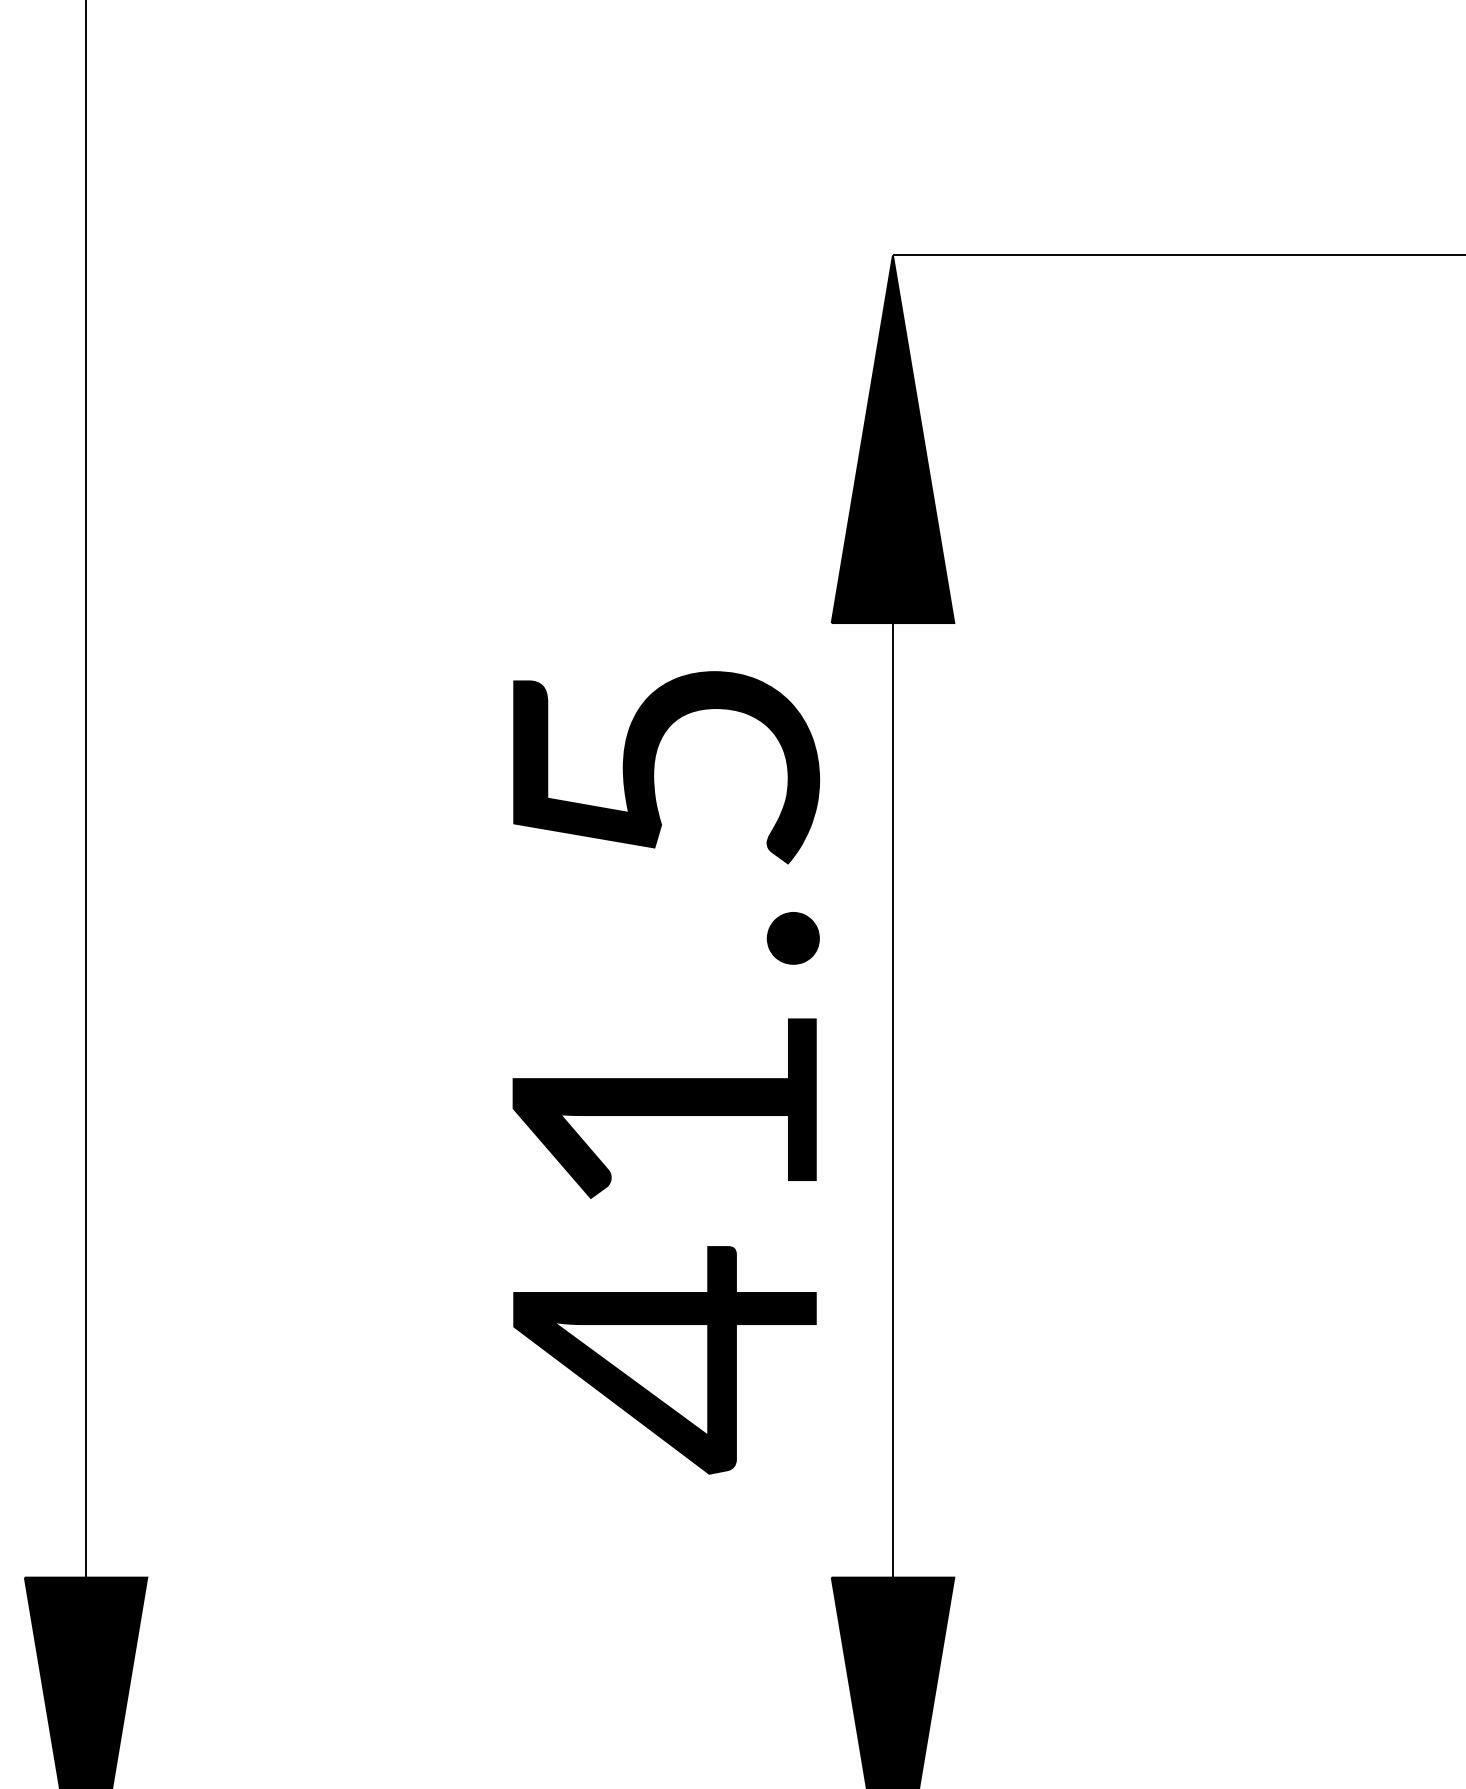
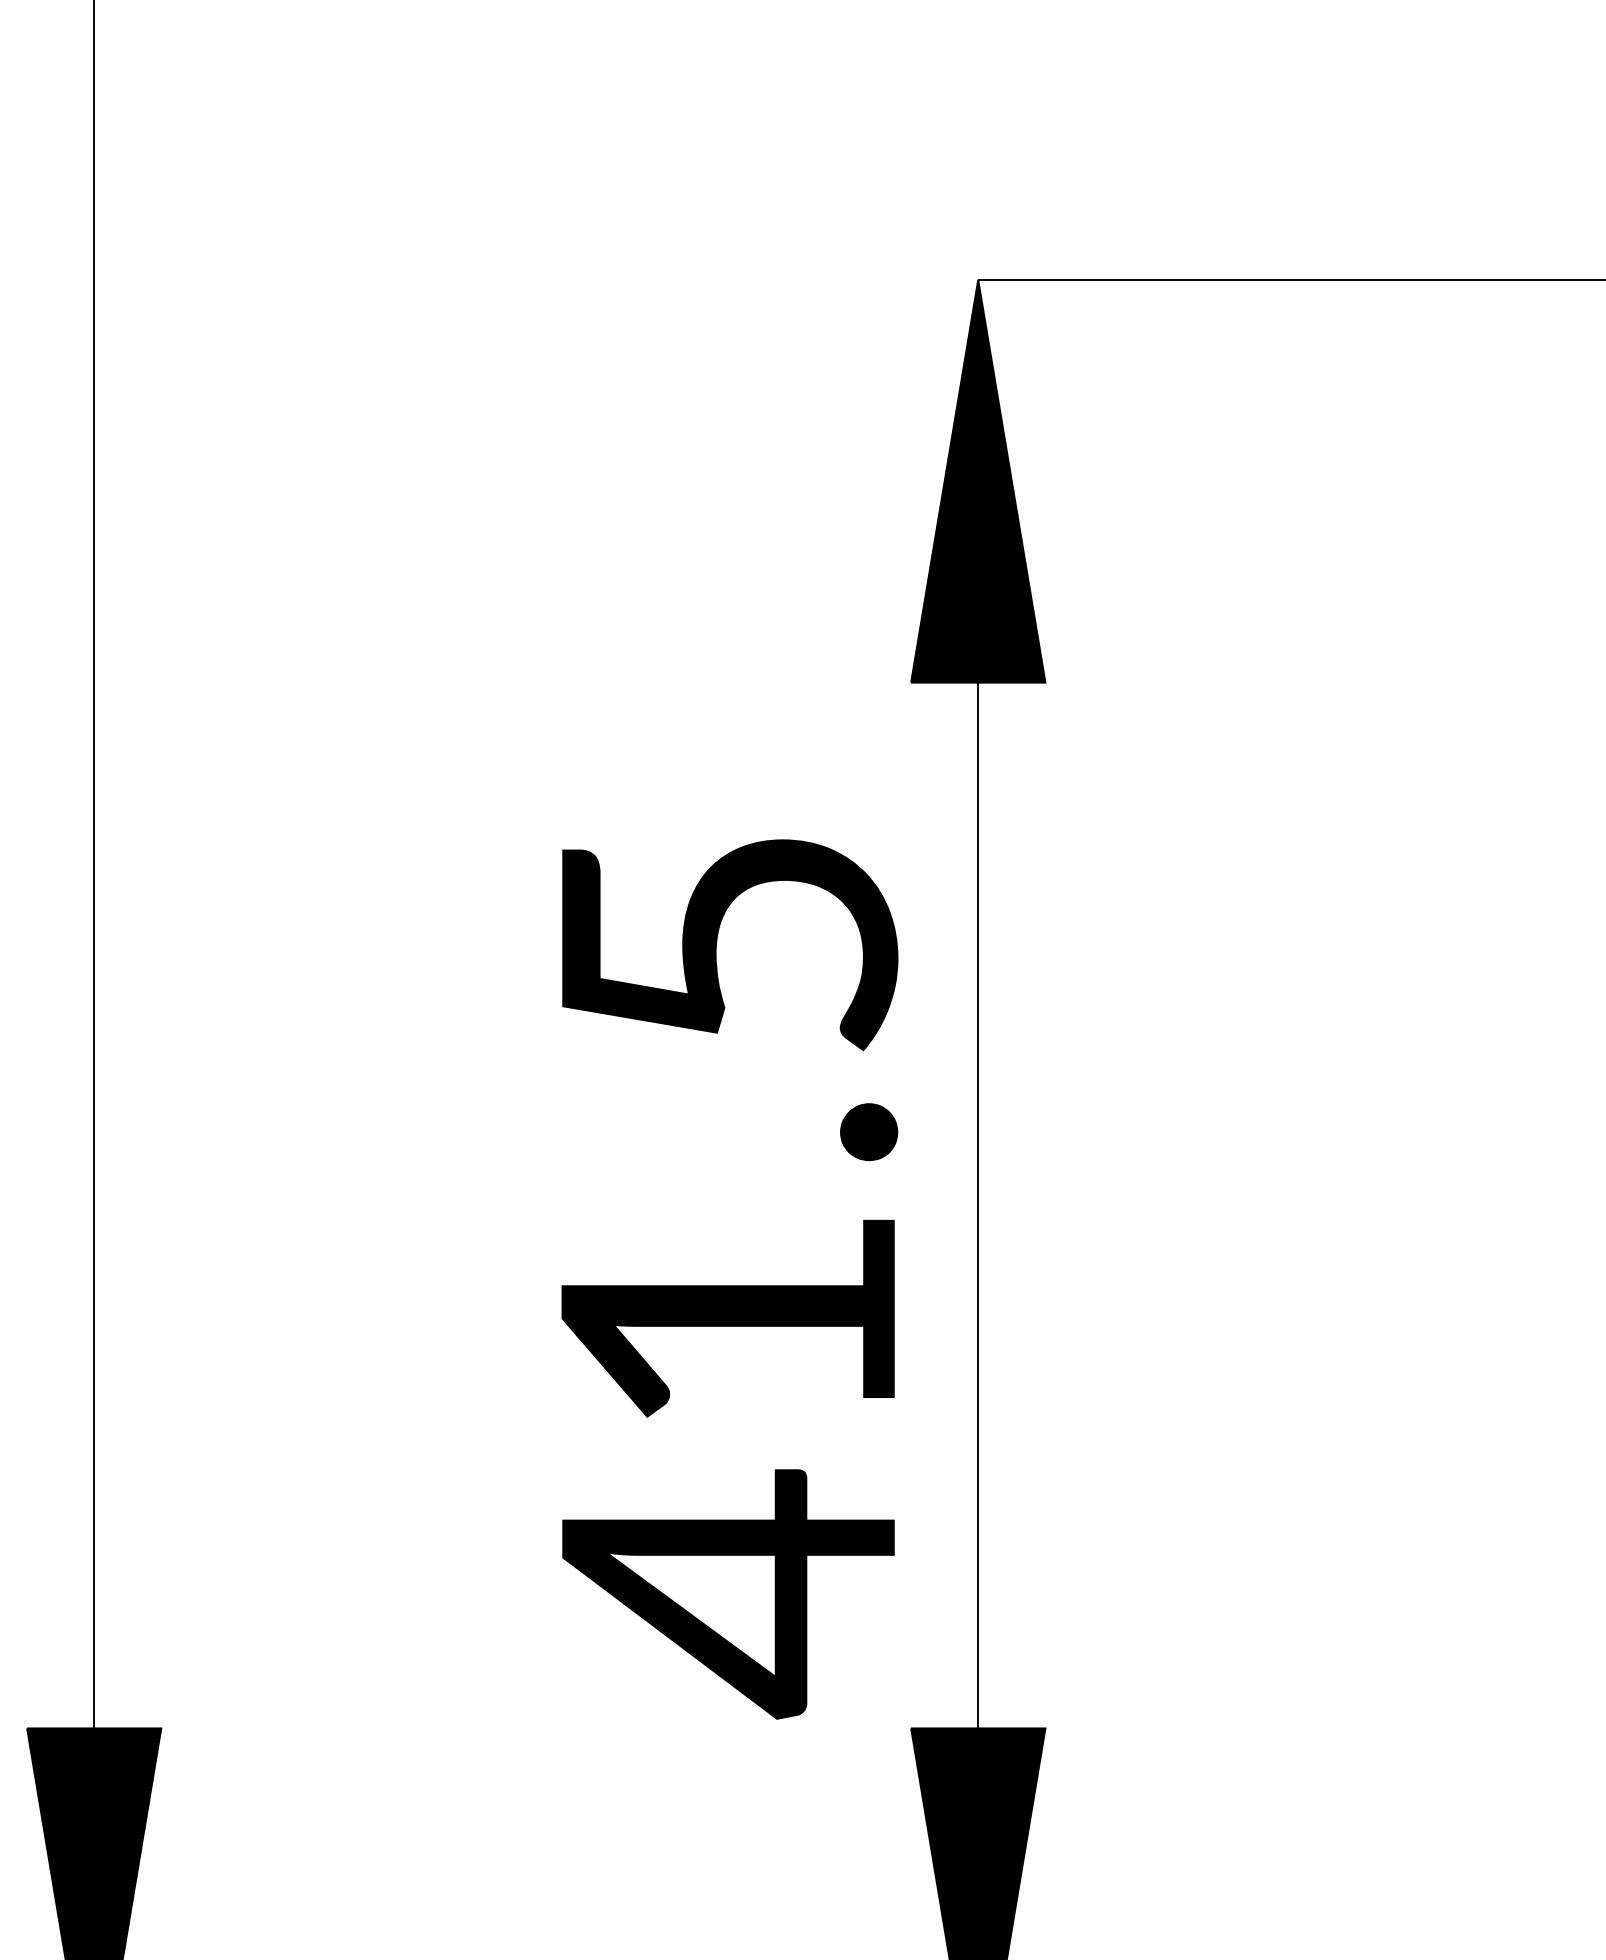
text: (666, 1072) -> (730, 1279), moved

